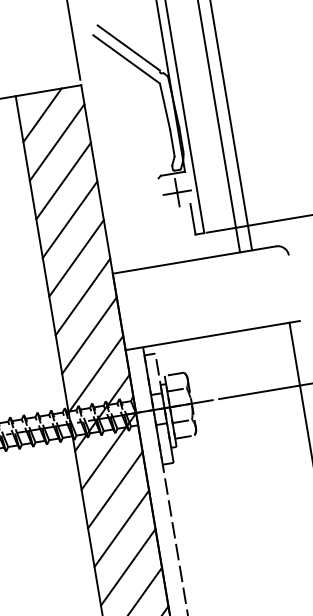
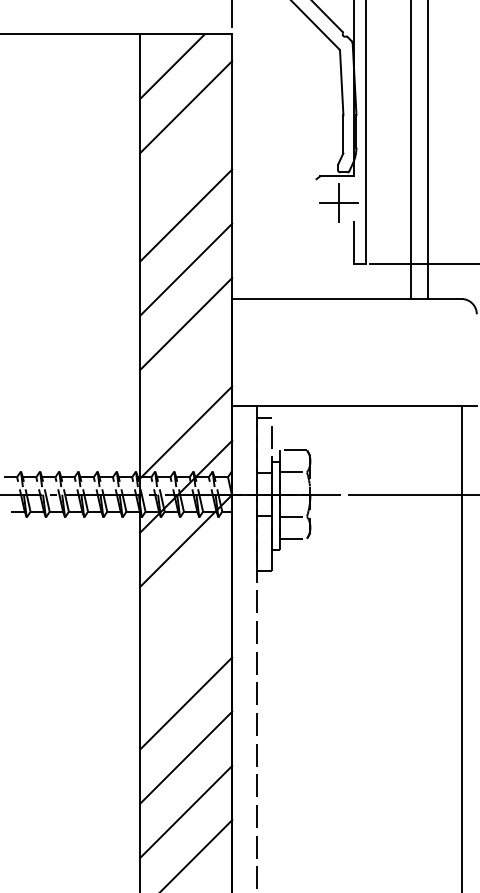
line: (63, 181) -> (186, 161), removed
line: (89, 335) -> (186, 378), removed
line: (115, 490) -> (186, 595), removed
line: (122, 528) -> (186, 649), removed

